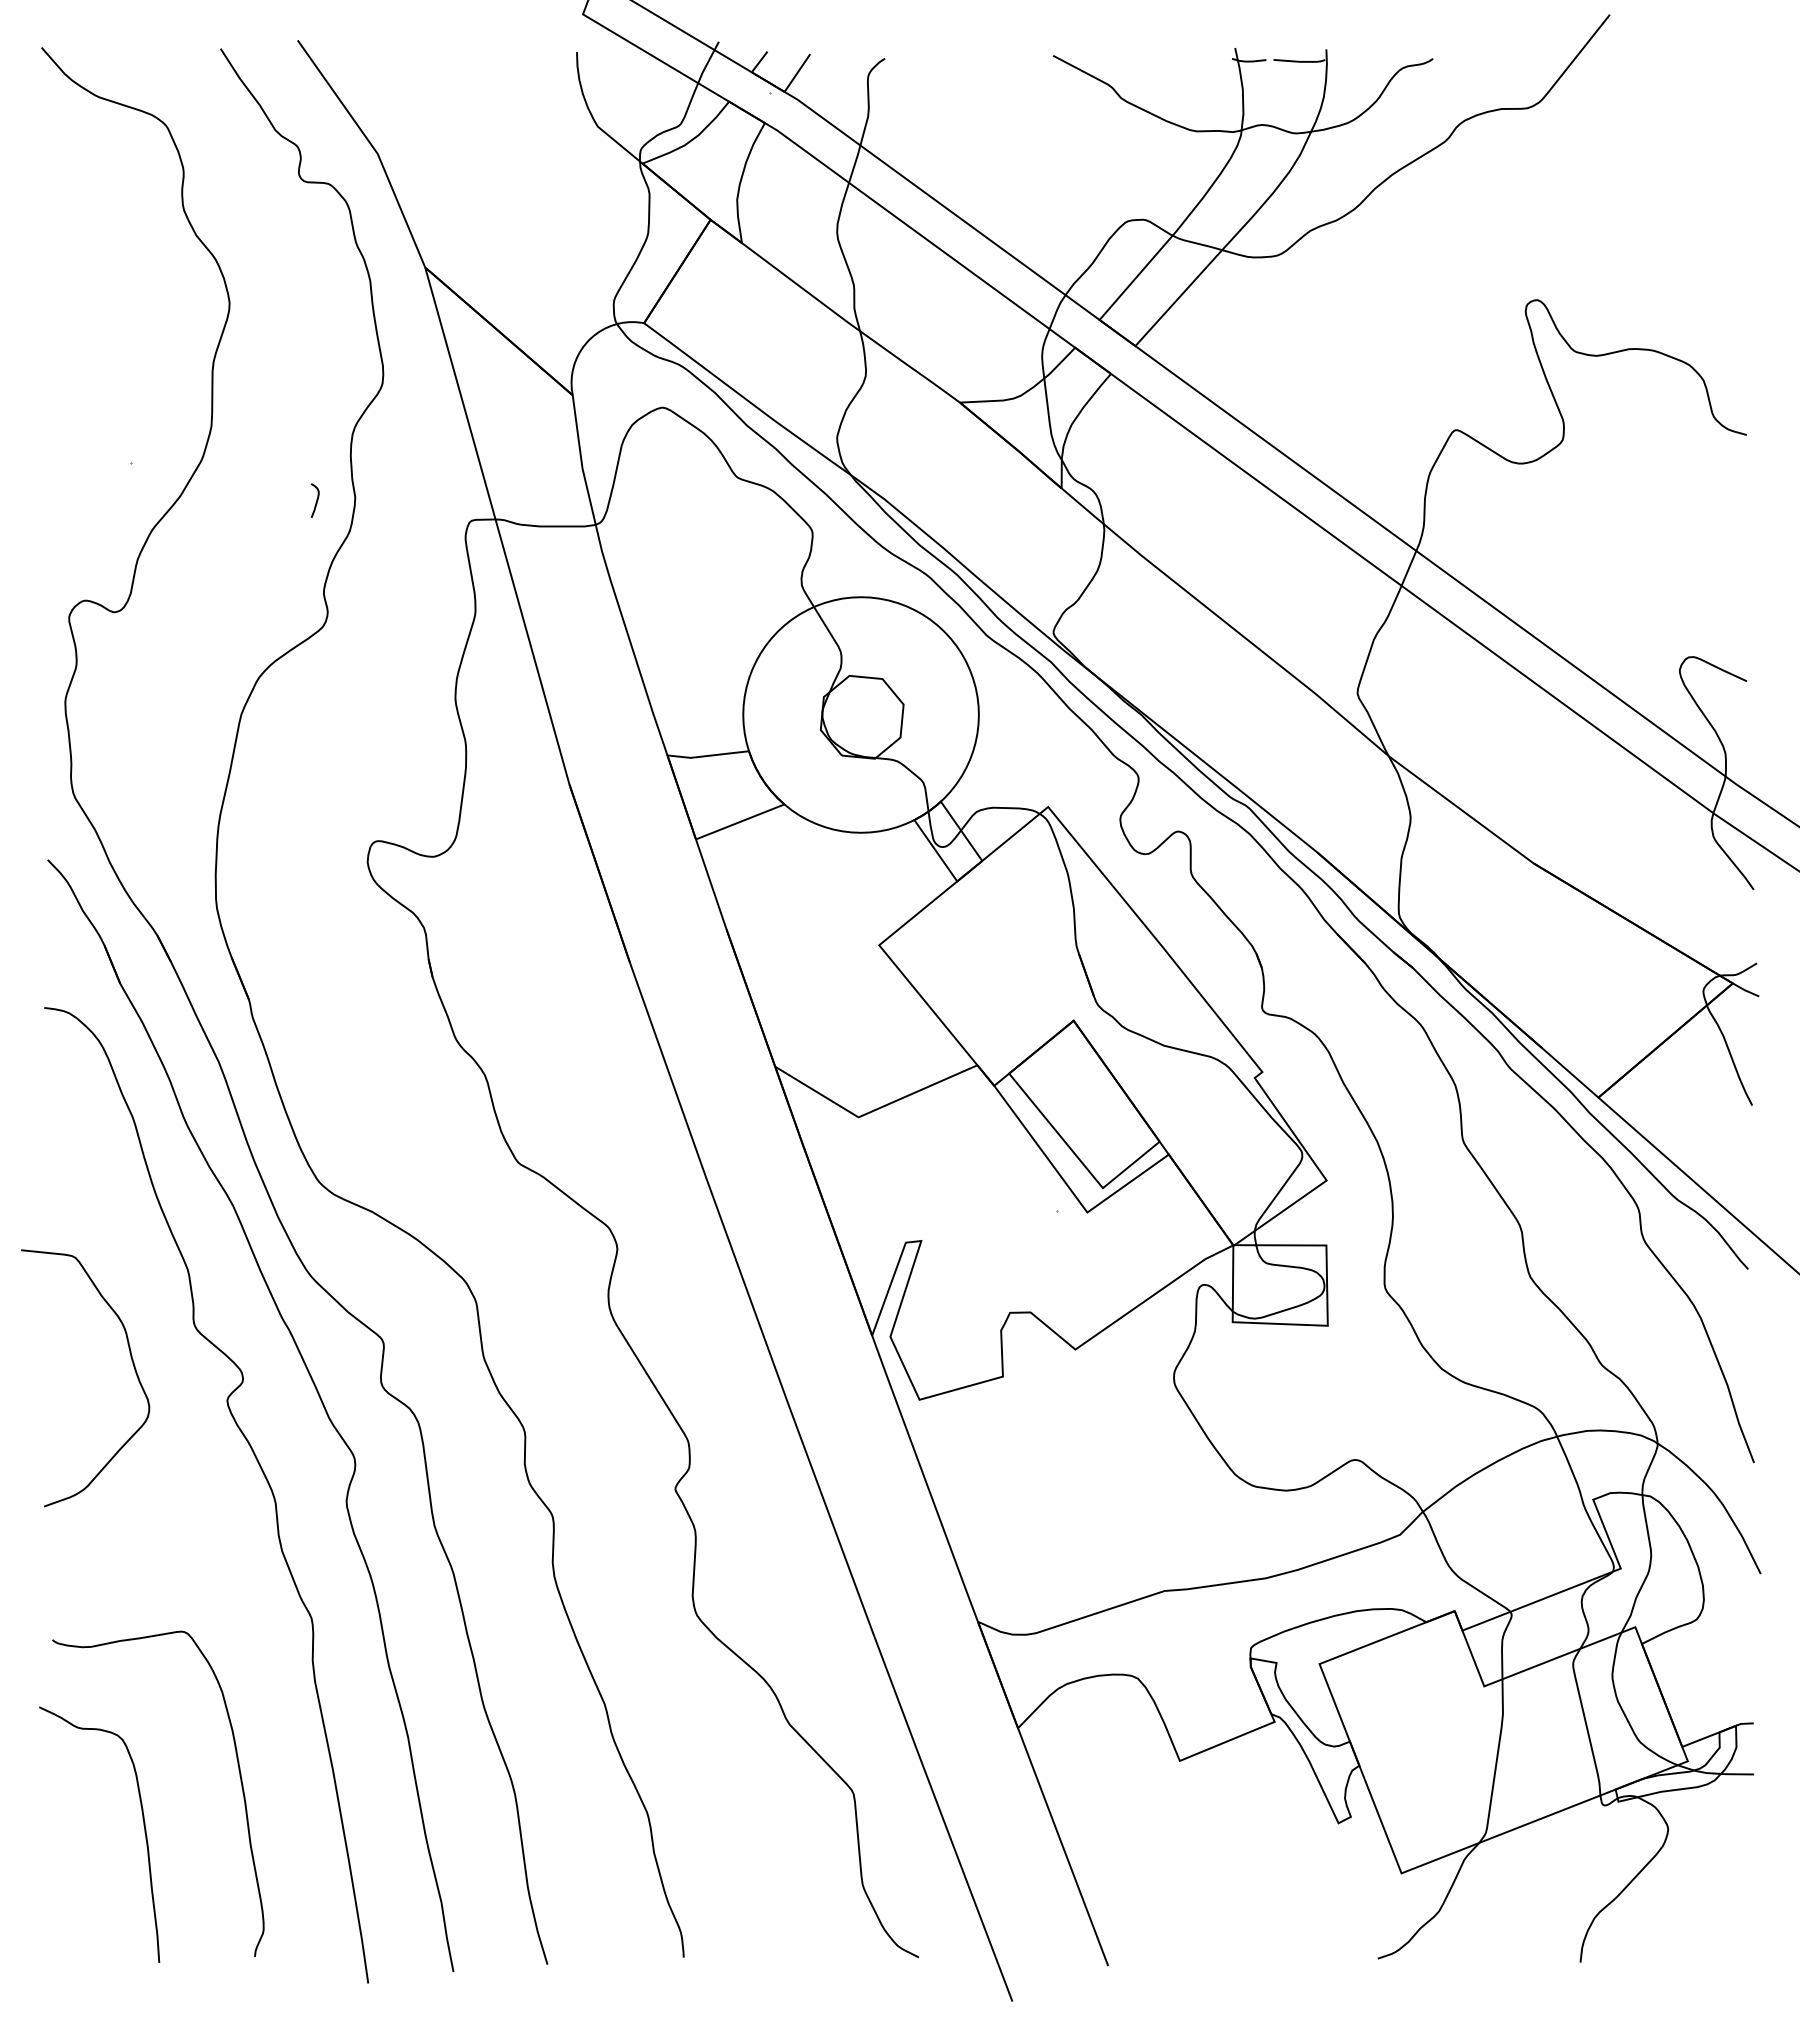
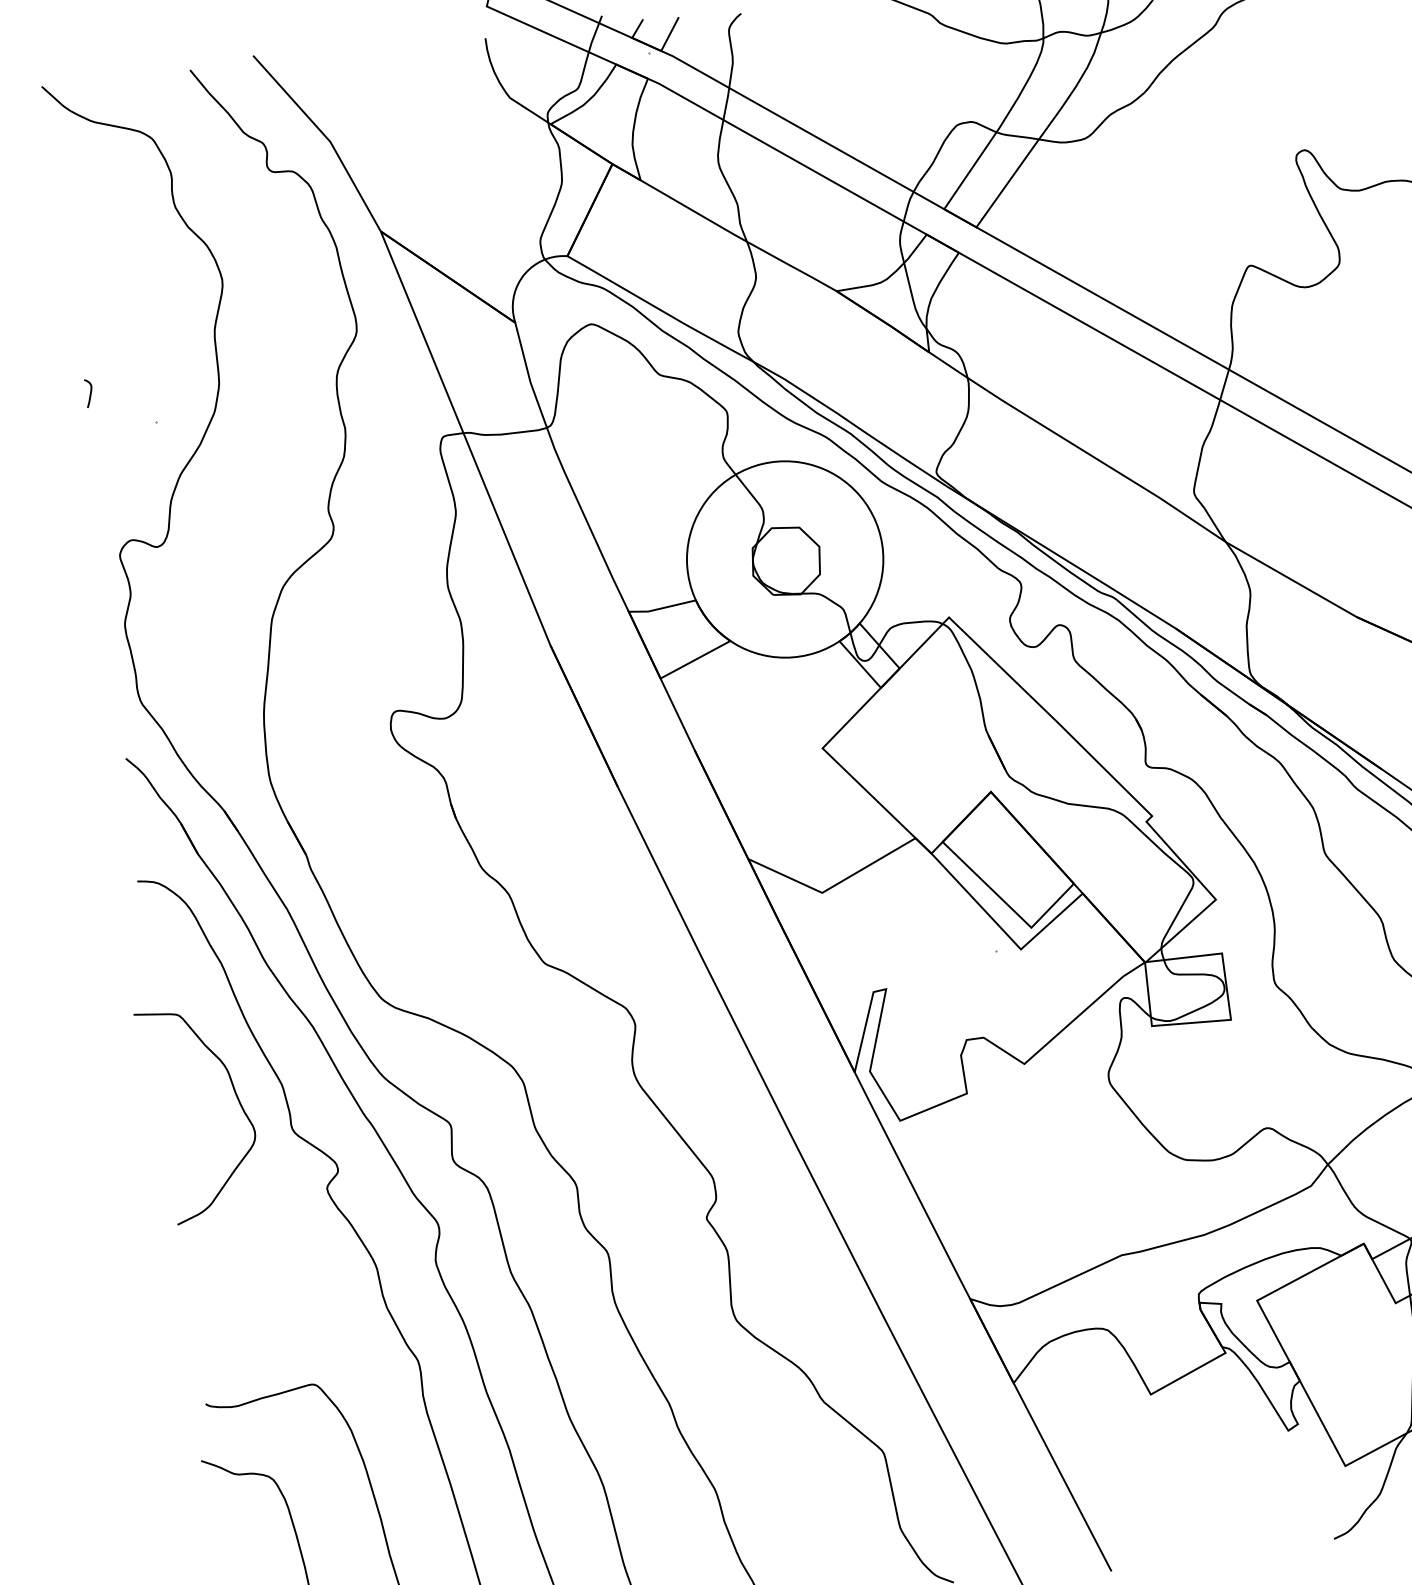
curve: (316, 500) -> (90, 393), moved
curve: (132, 1364) -> (236, 1098), moved

